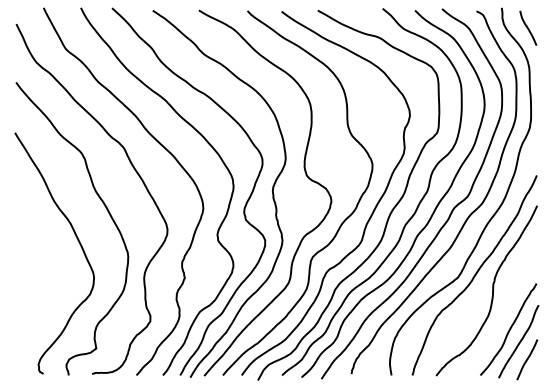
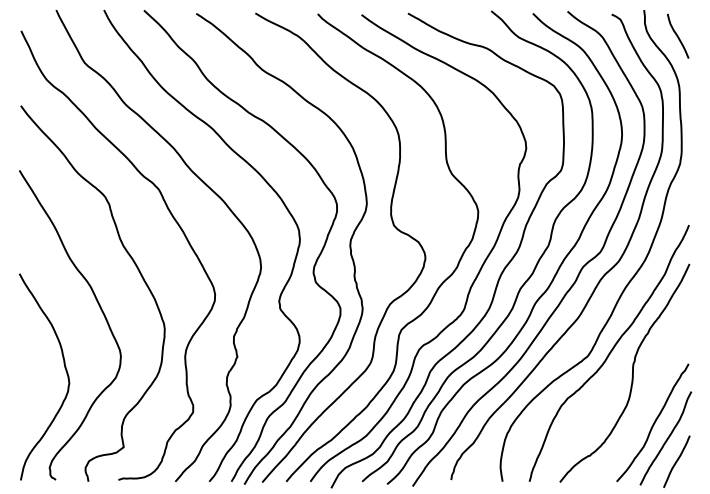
curve: (50, 287) -> (64, 368), added

